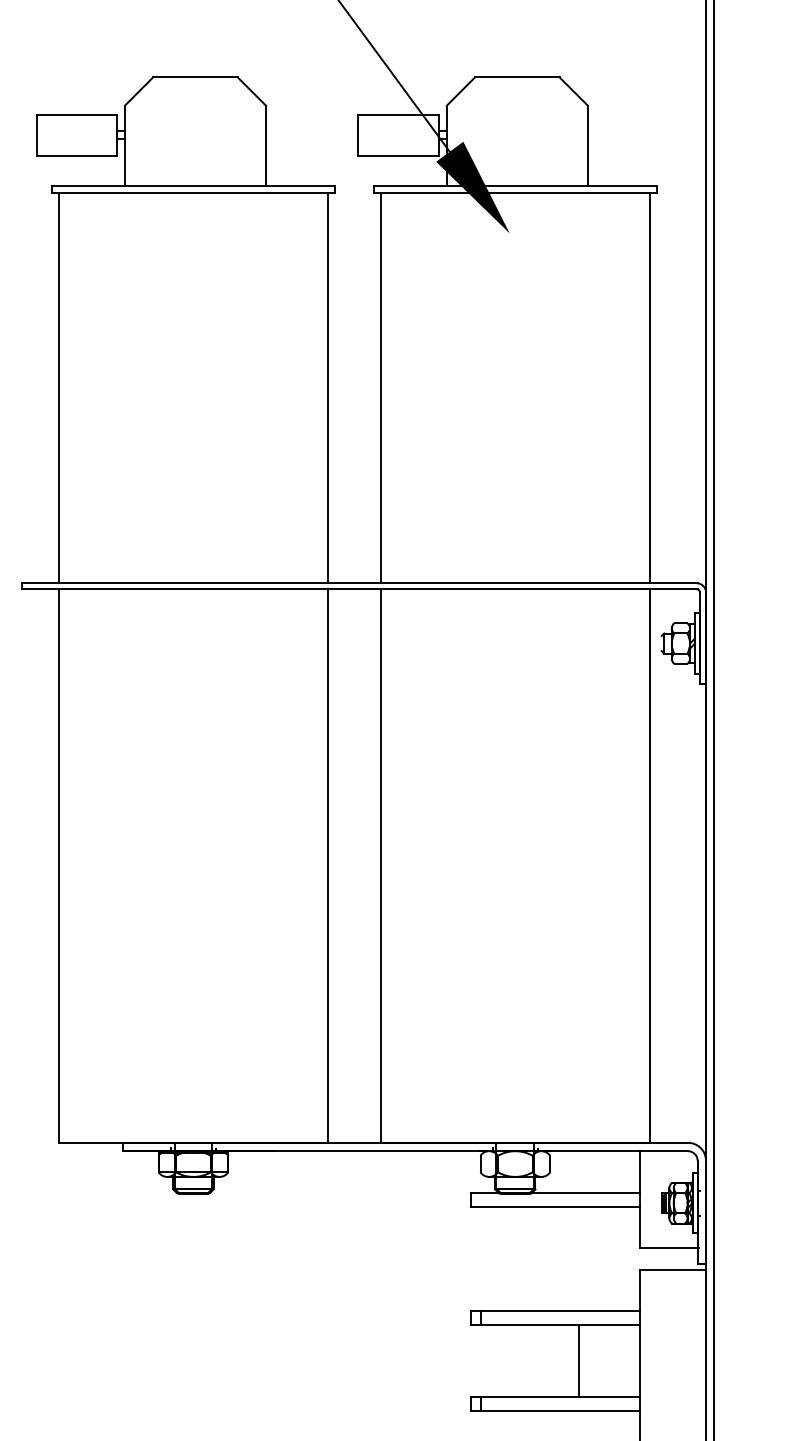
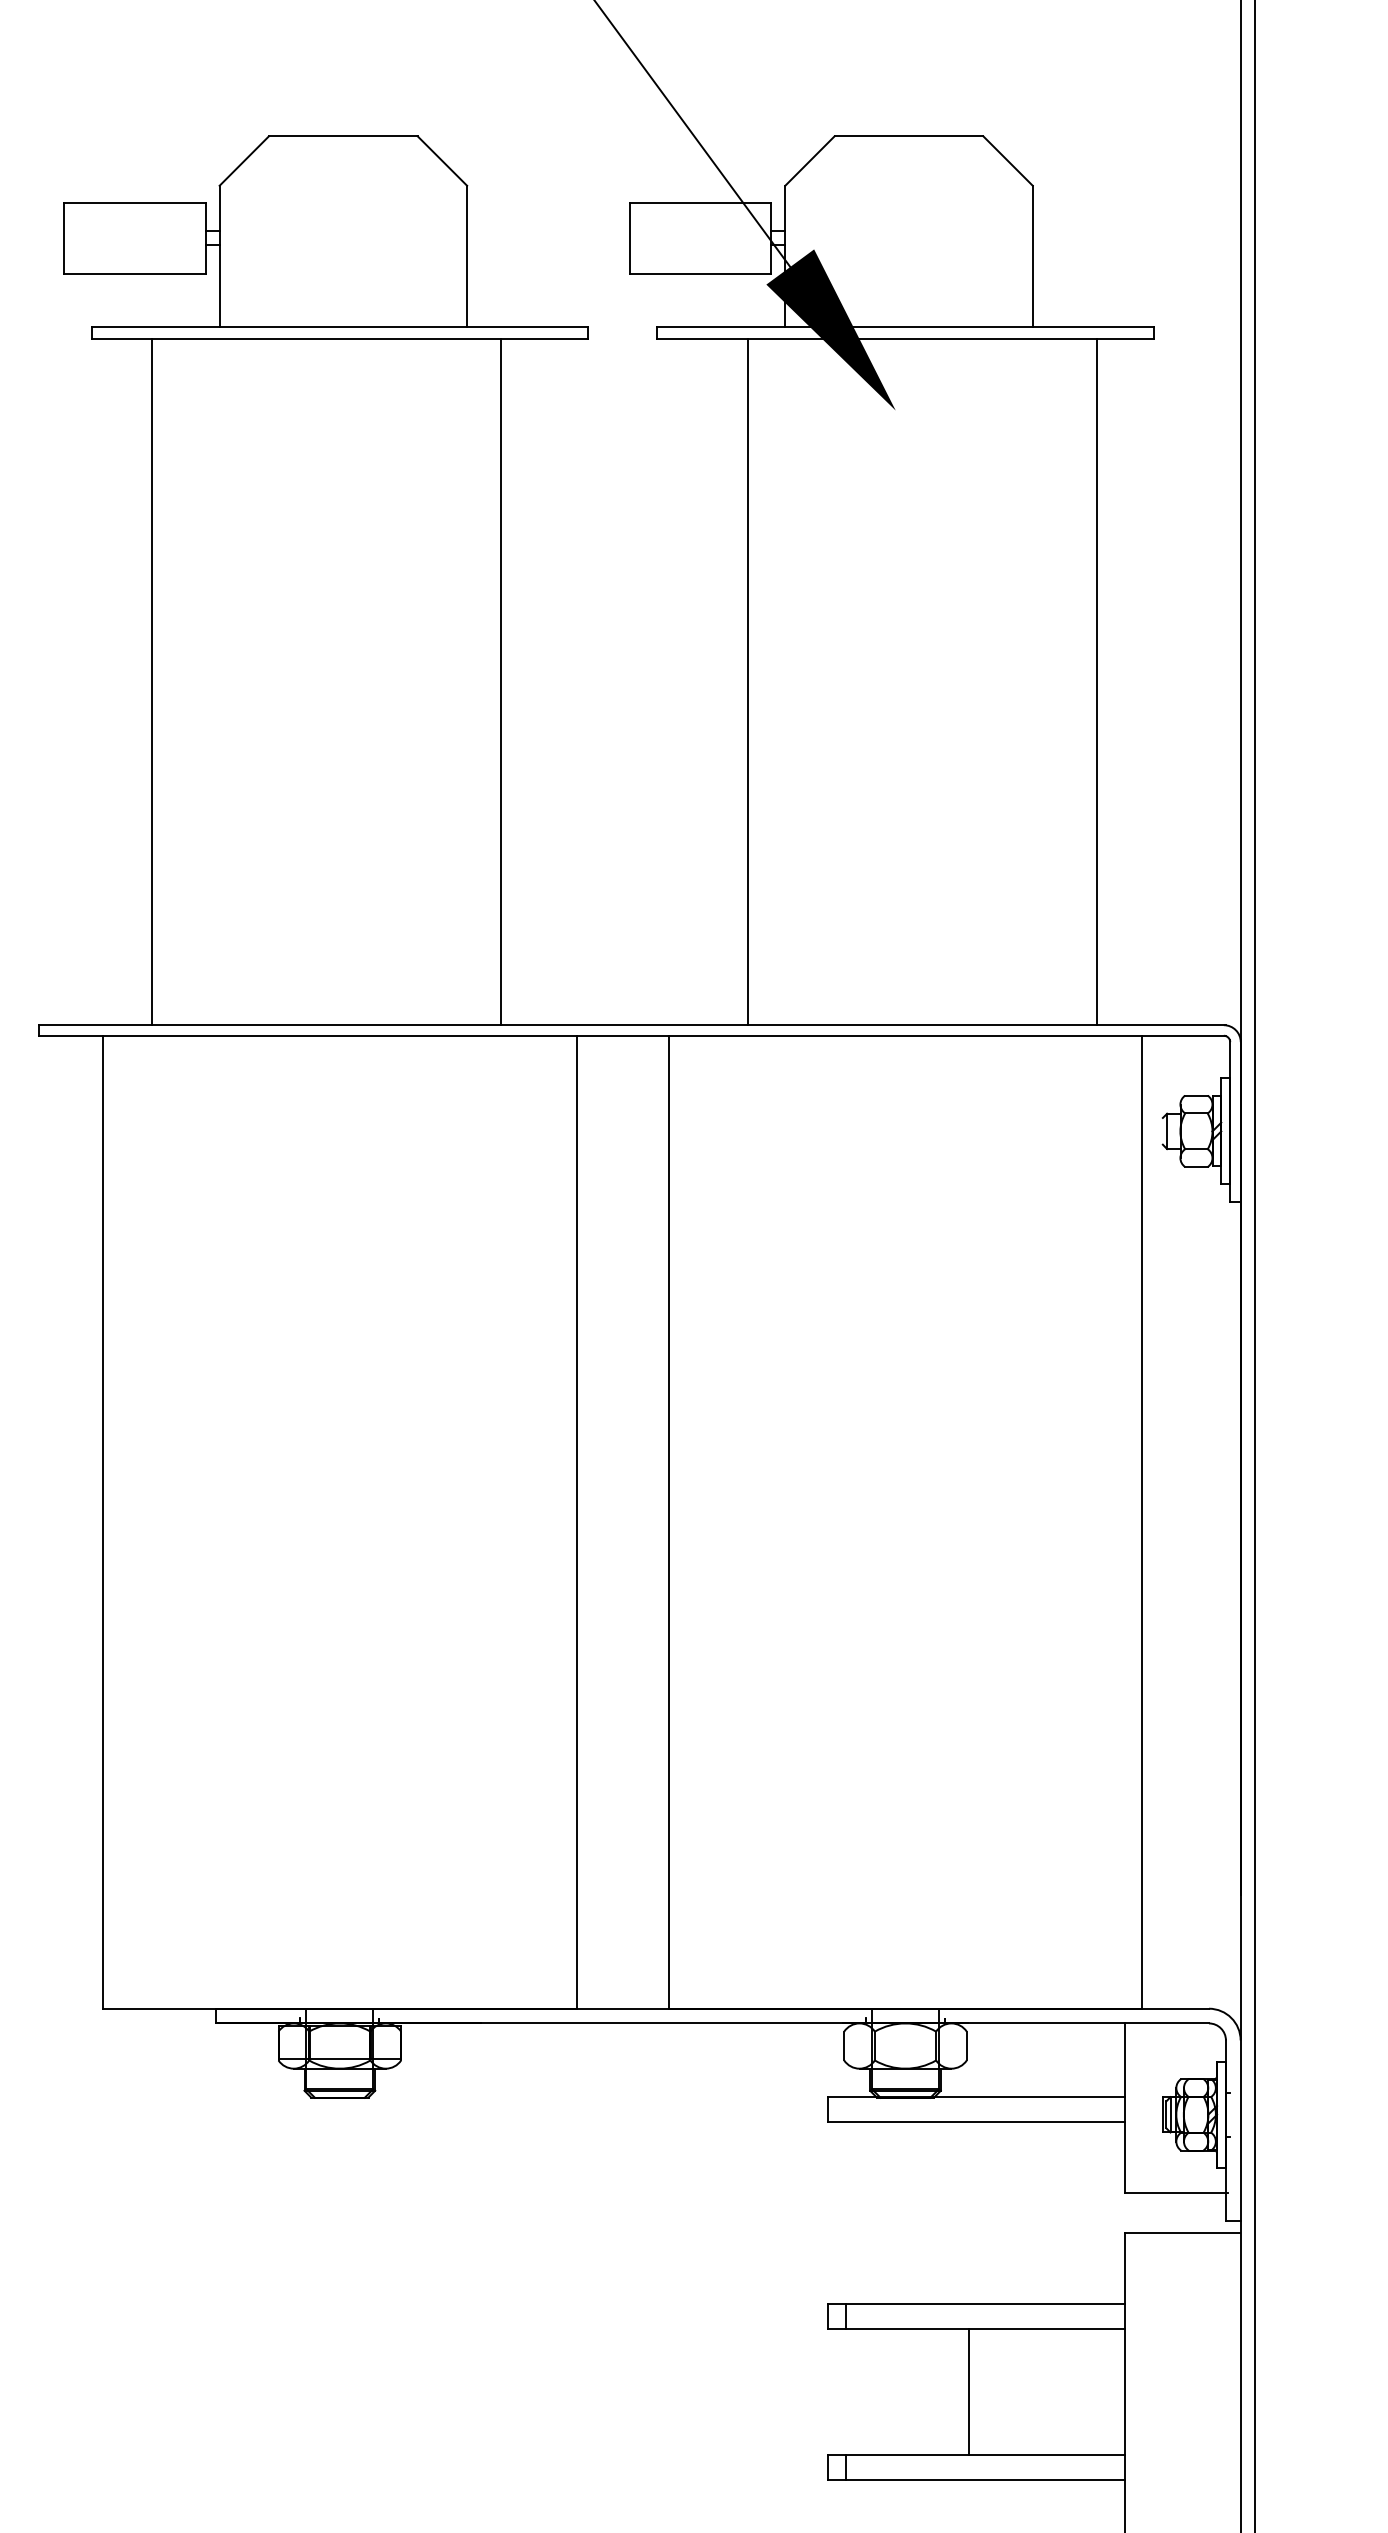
line: (58, 387) -> (151, 681), moved
line: (328, 387) -> (501, 681), moved
line: (380, 387) -> (747, 681), moved
line: (650, 387) -> (1097, 681), moved
line: (579, 1360) -> (969, 2391), moved

